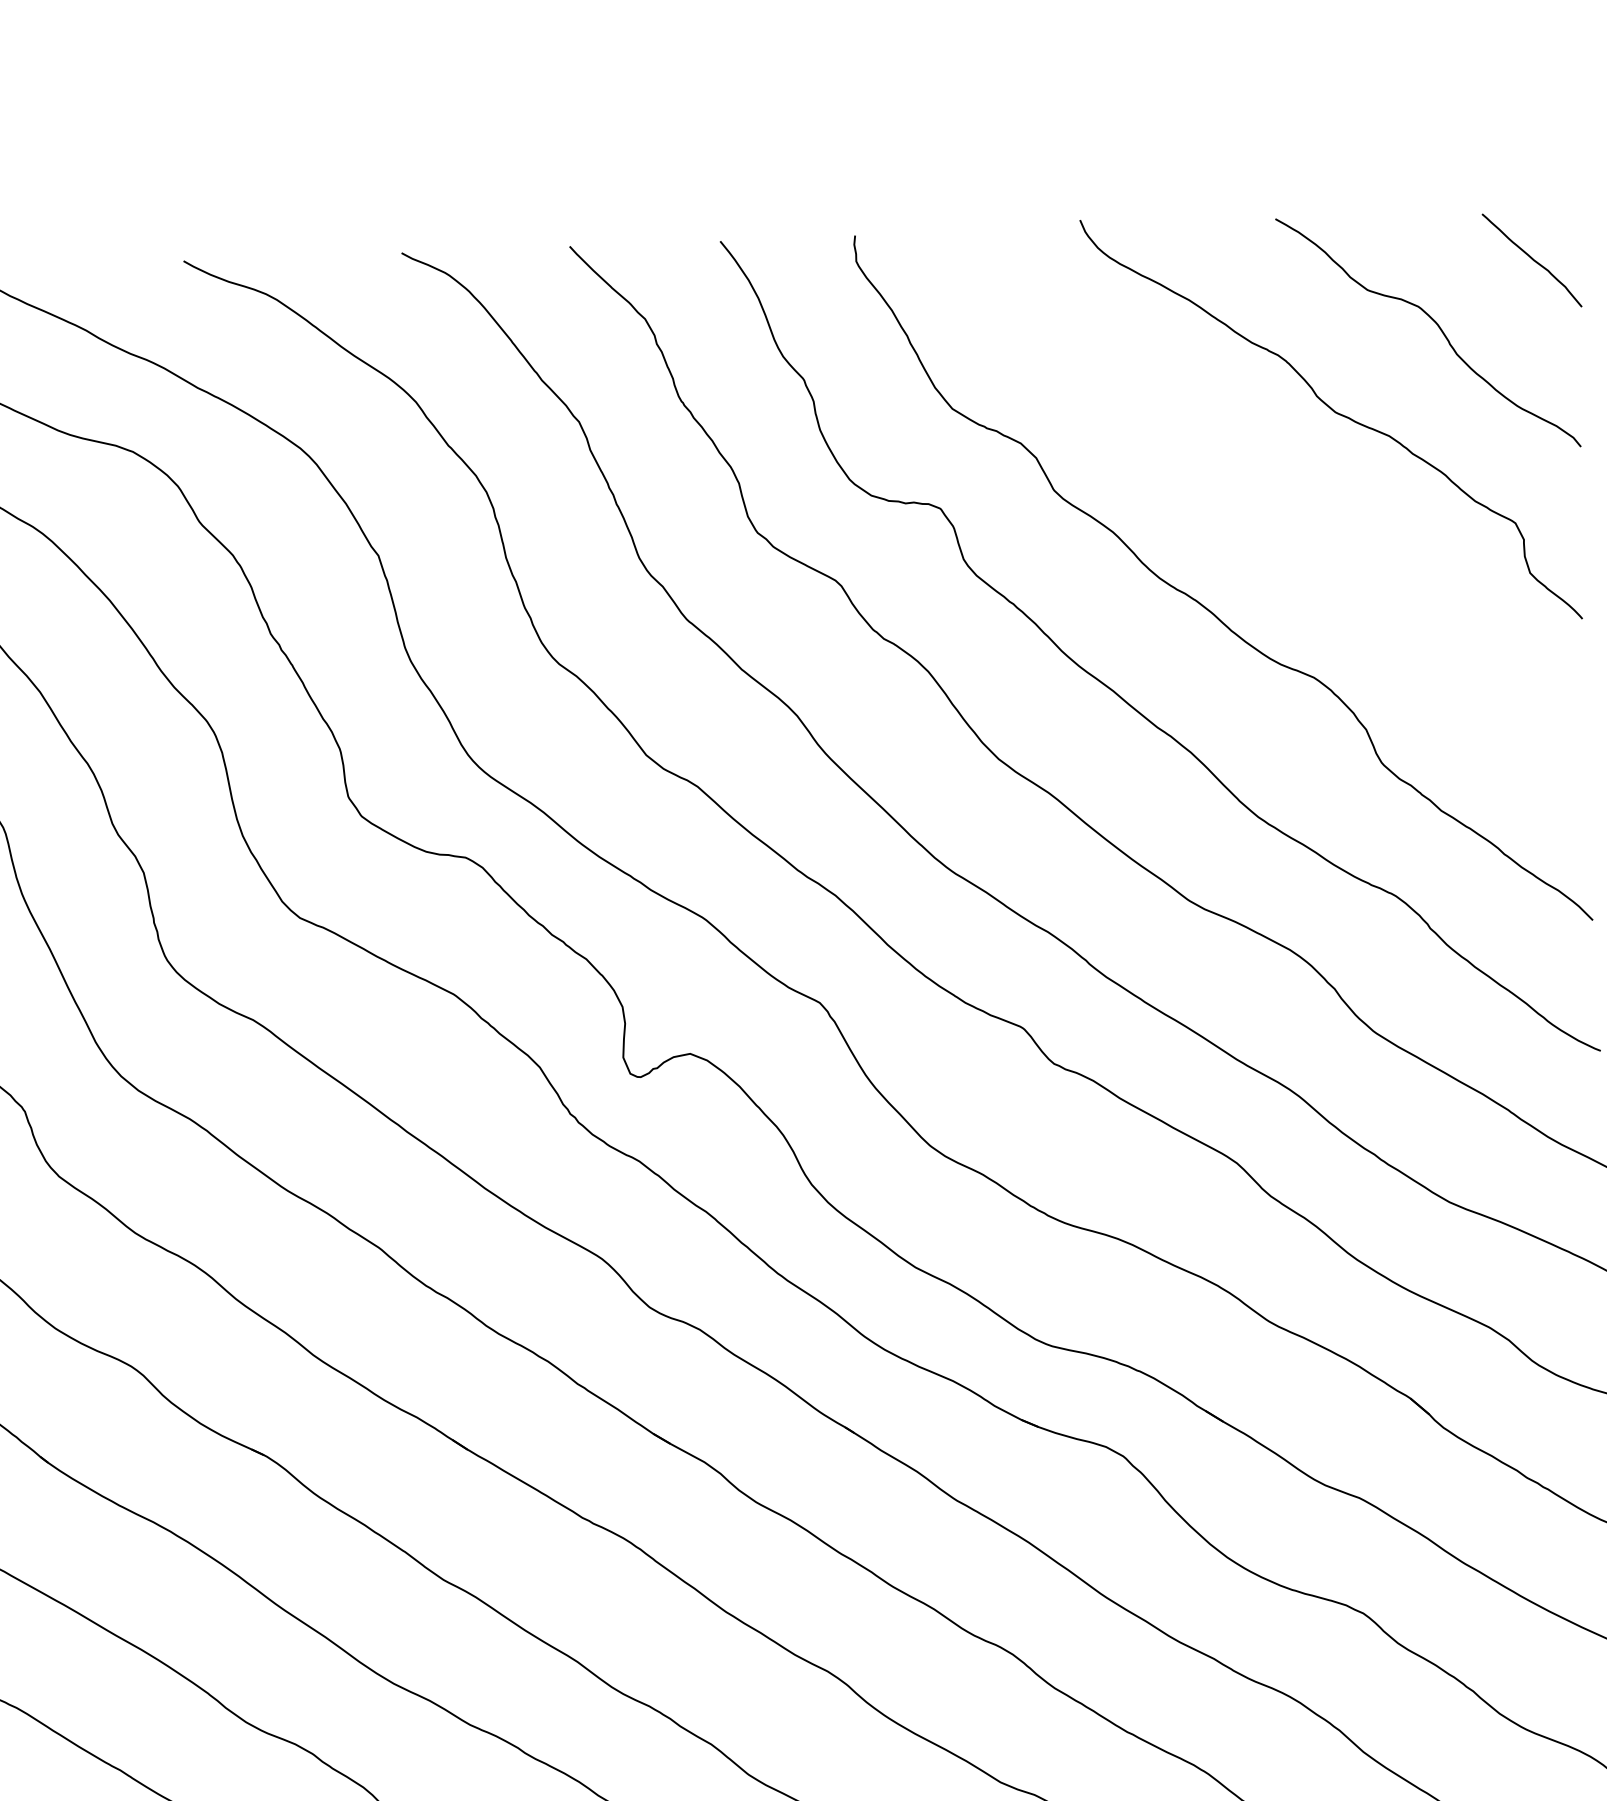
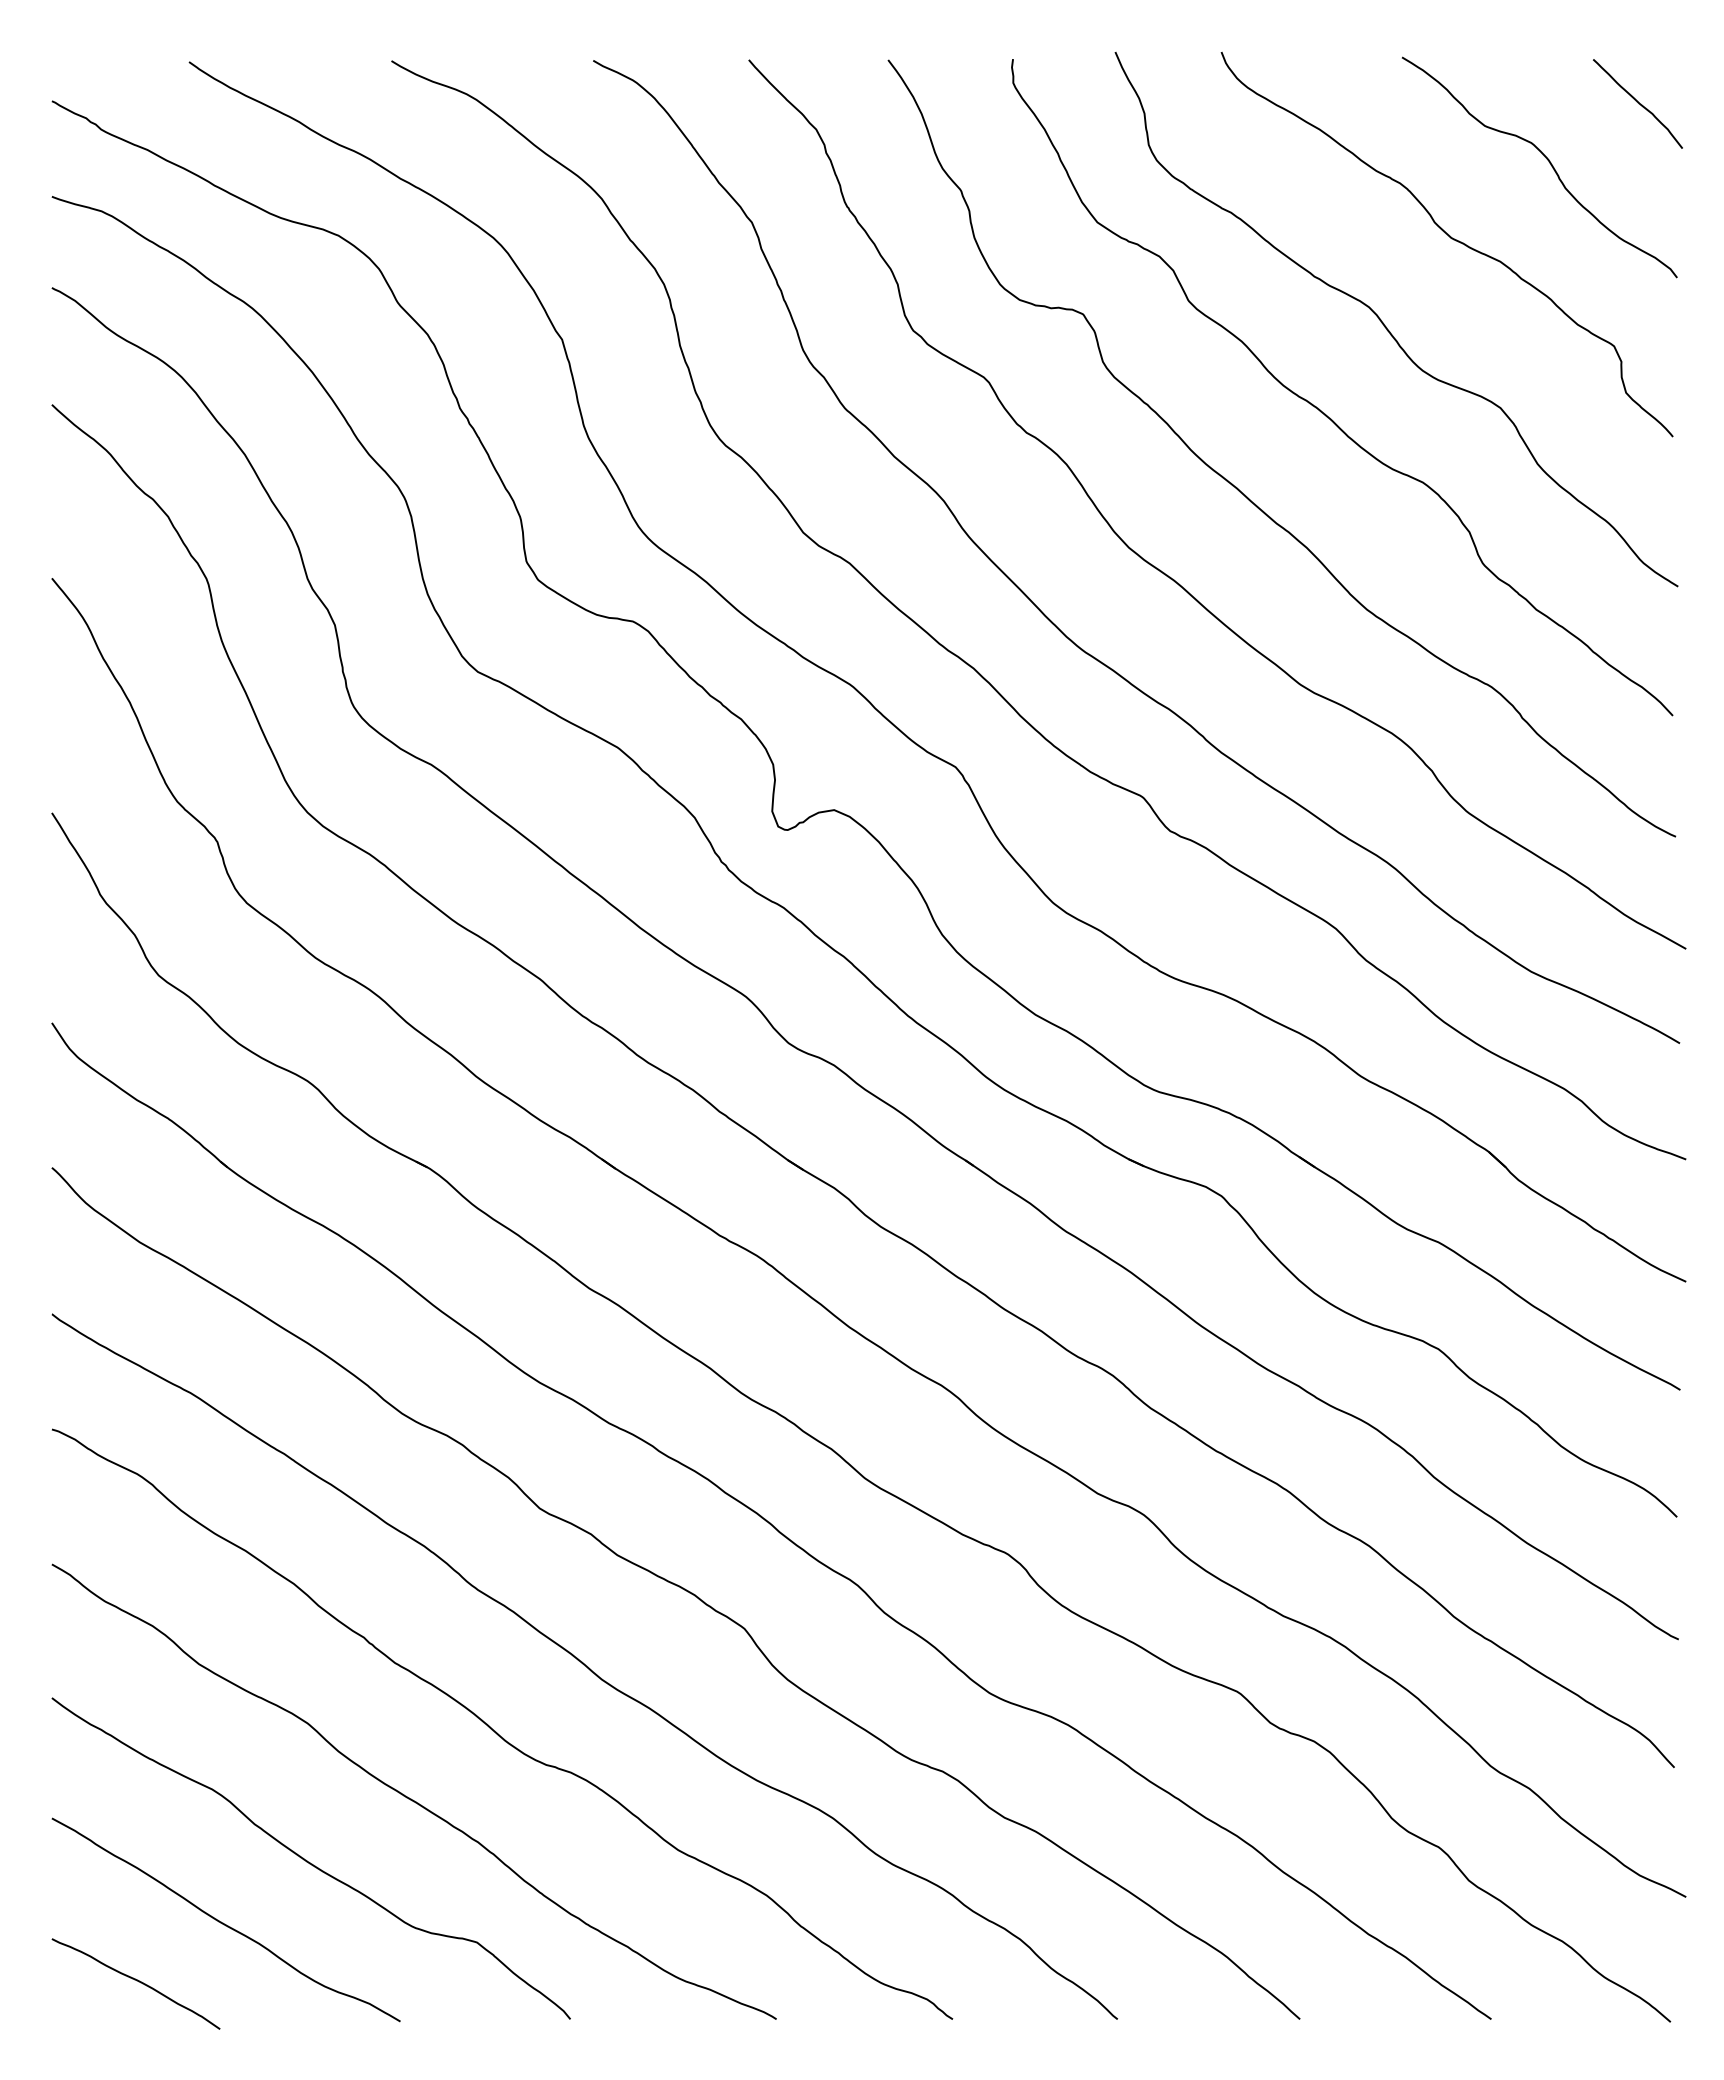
curve: (1269, 511) -> (1387, 327), added

